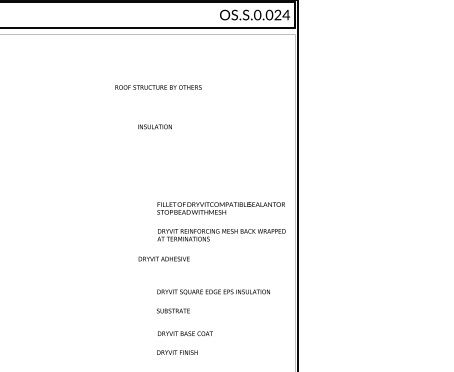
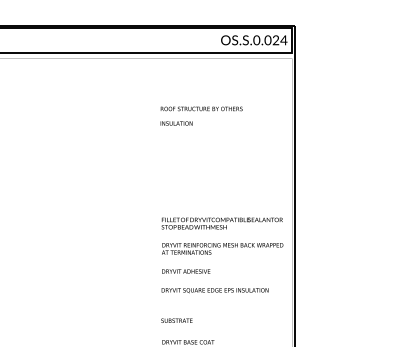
text: (158, 87) -> (201, 108), moved
text: (154, 126) -> (176, 123), moved
text: (163, 258) -> (185, 270), moved
text: (213, 291) -> (214, 289), moved

